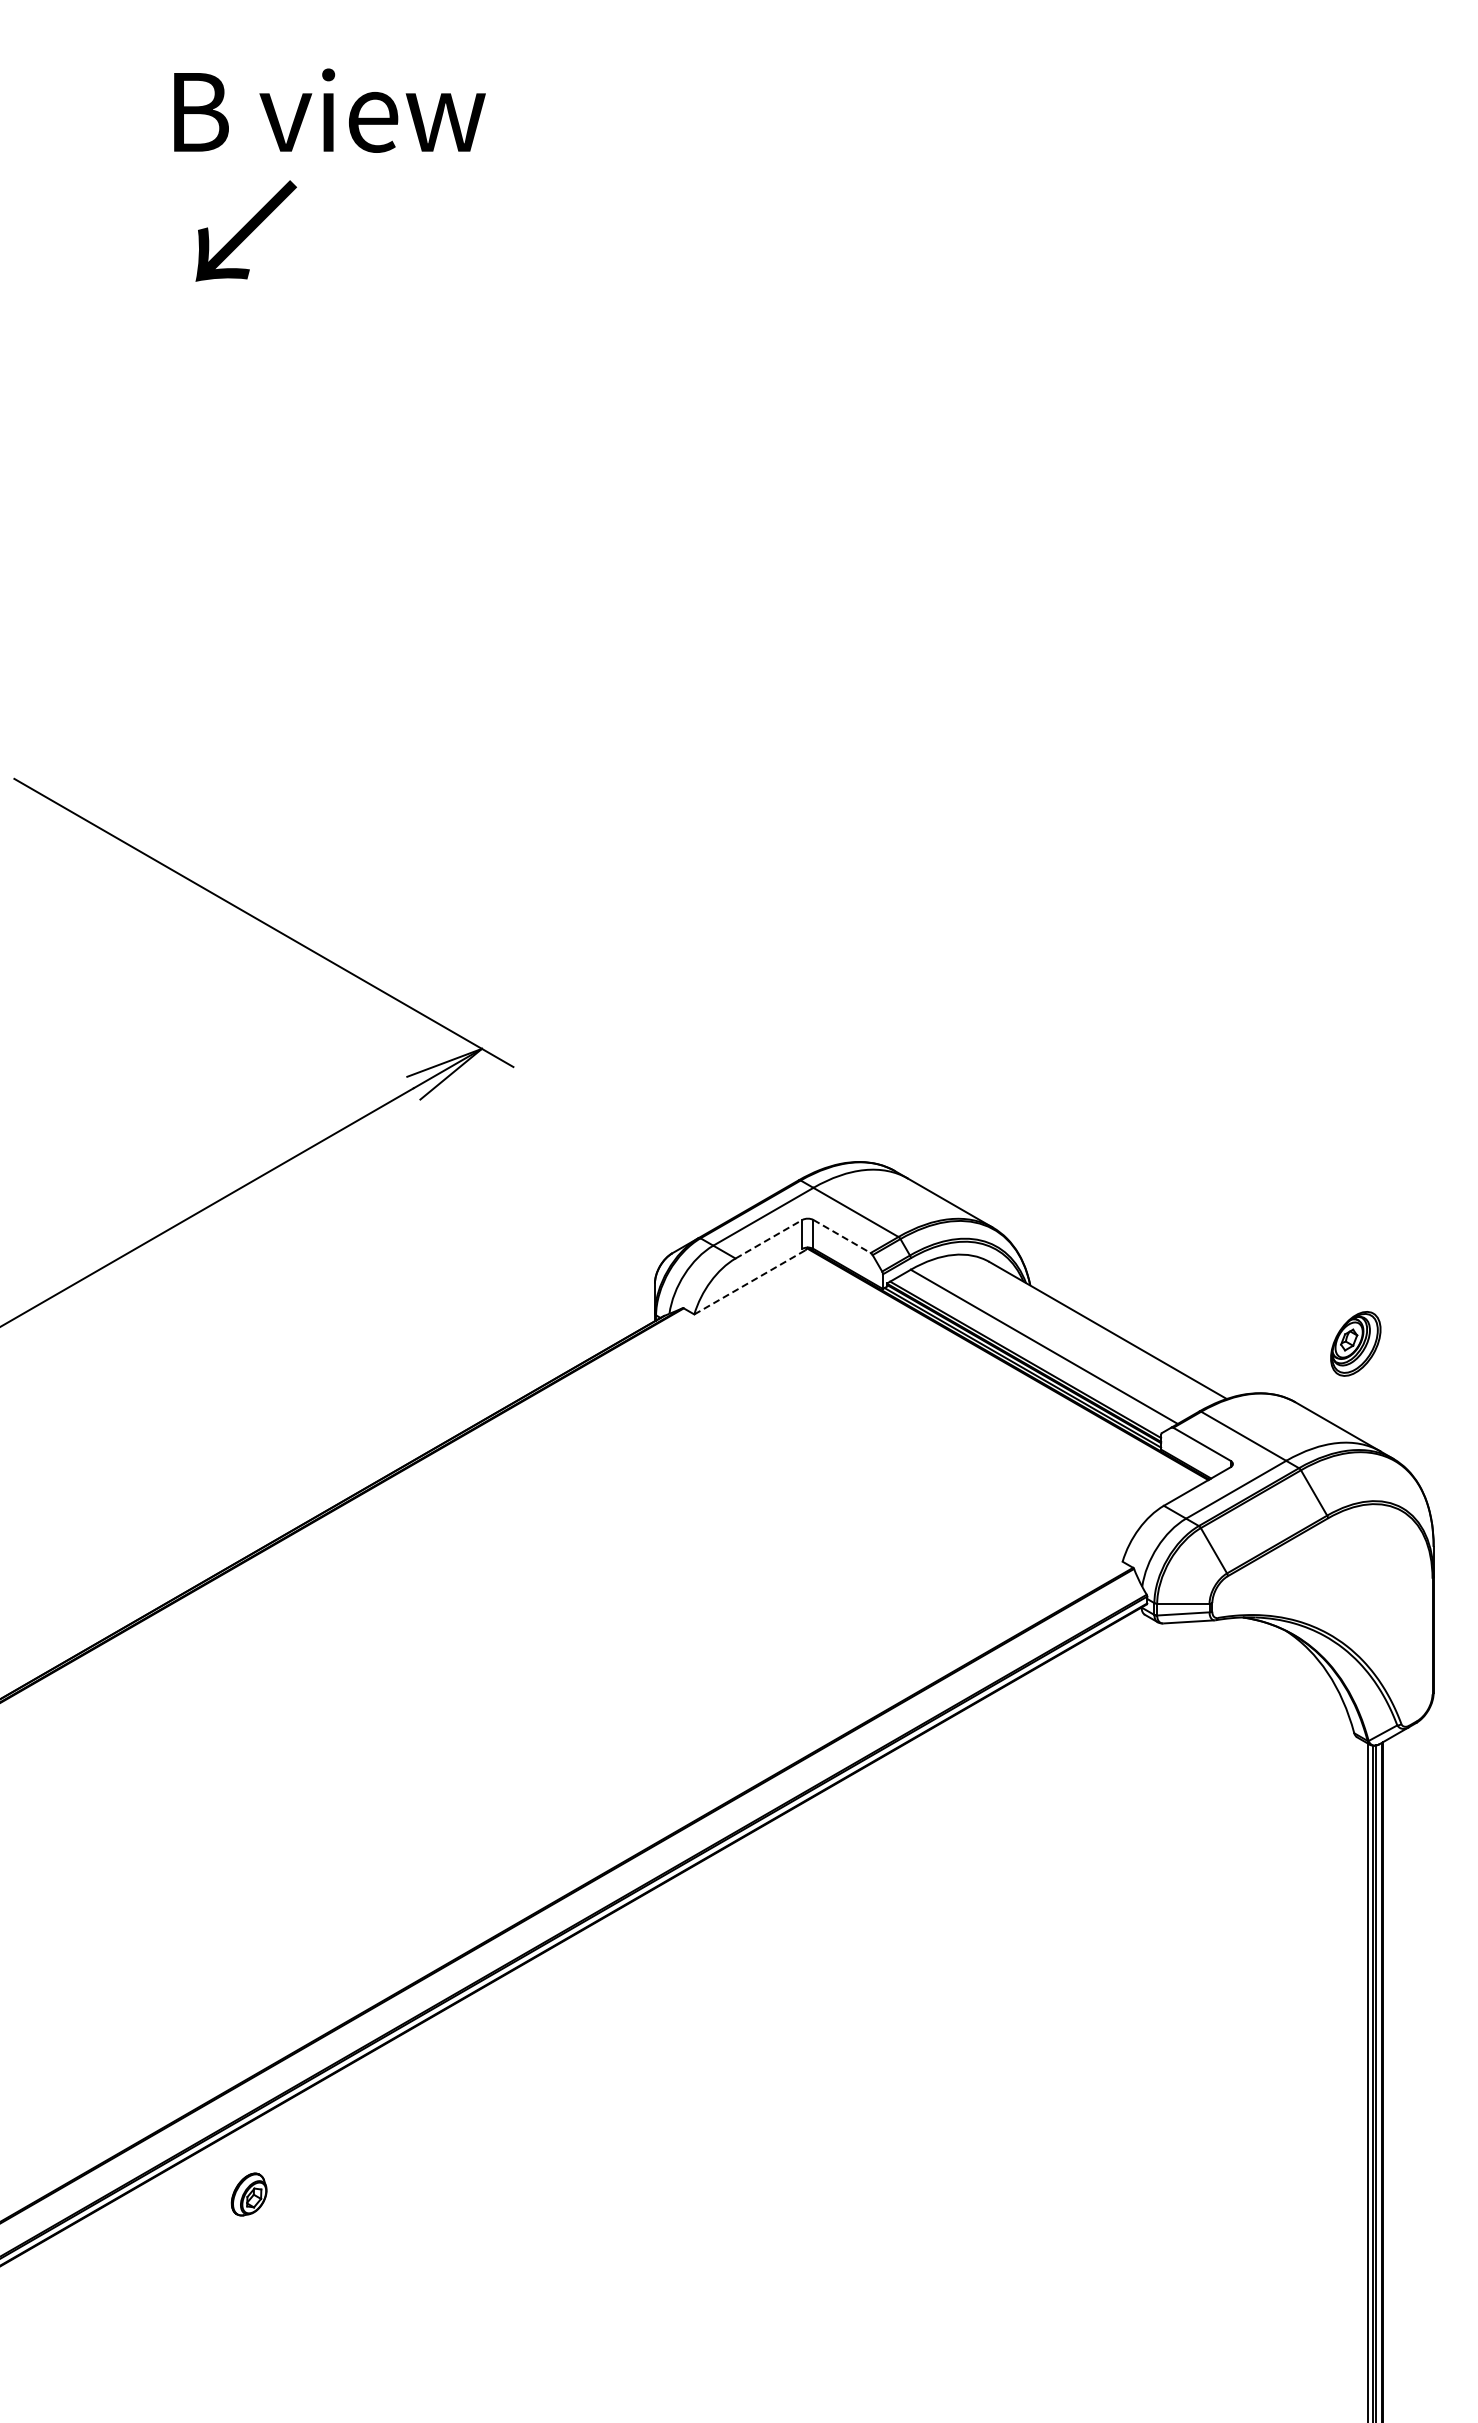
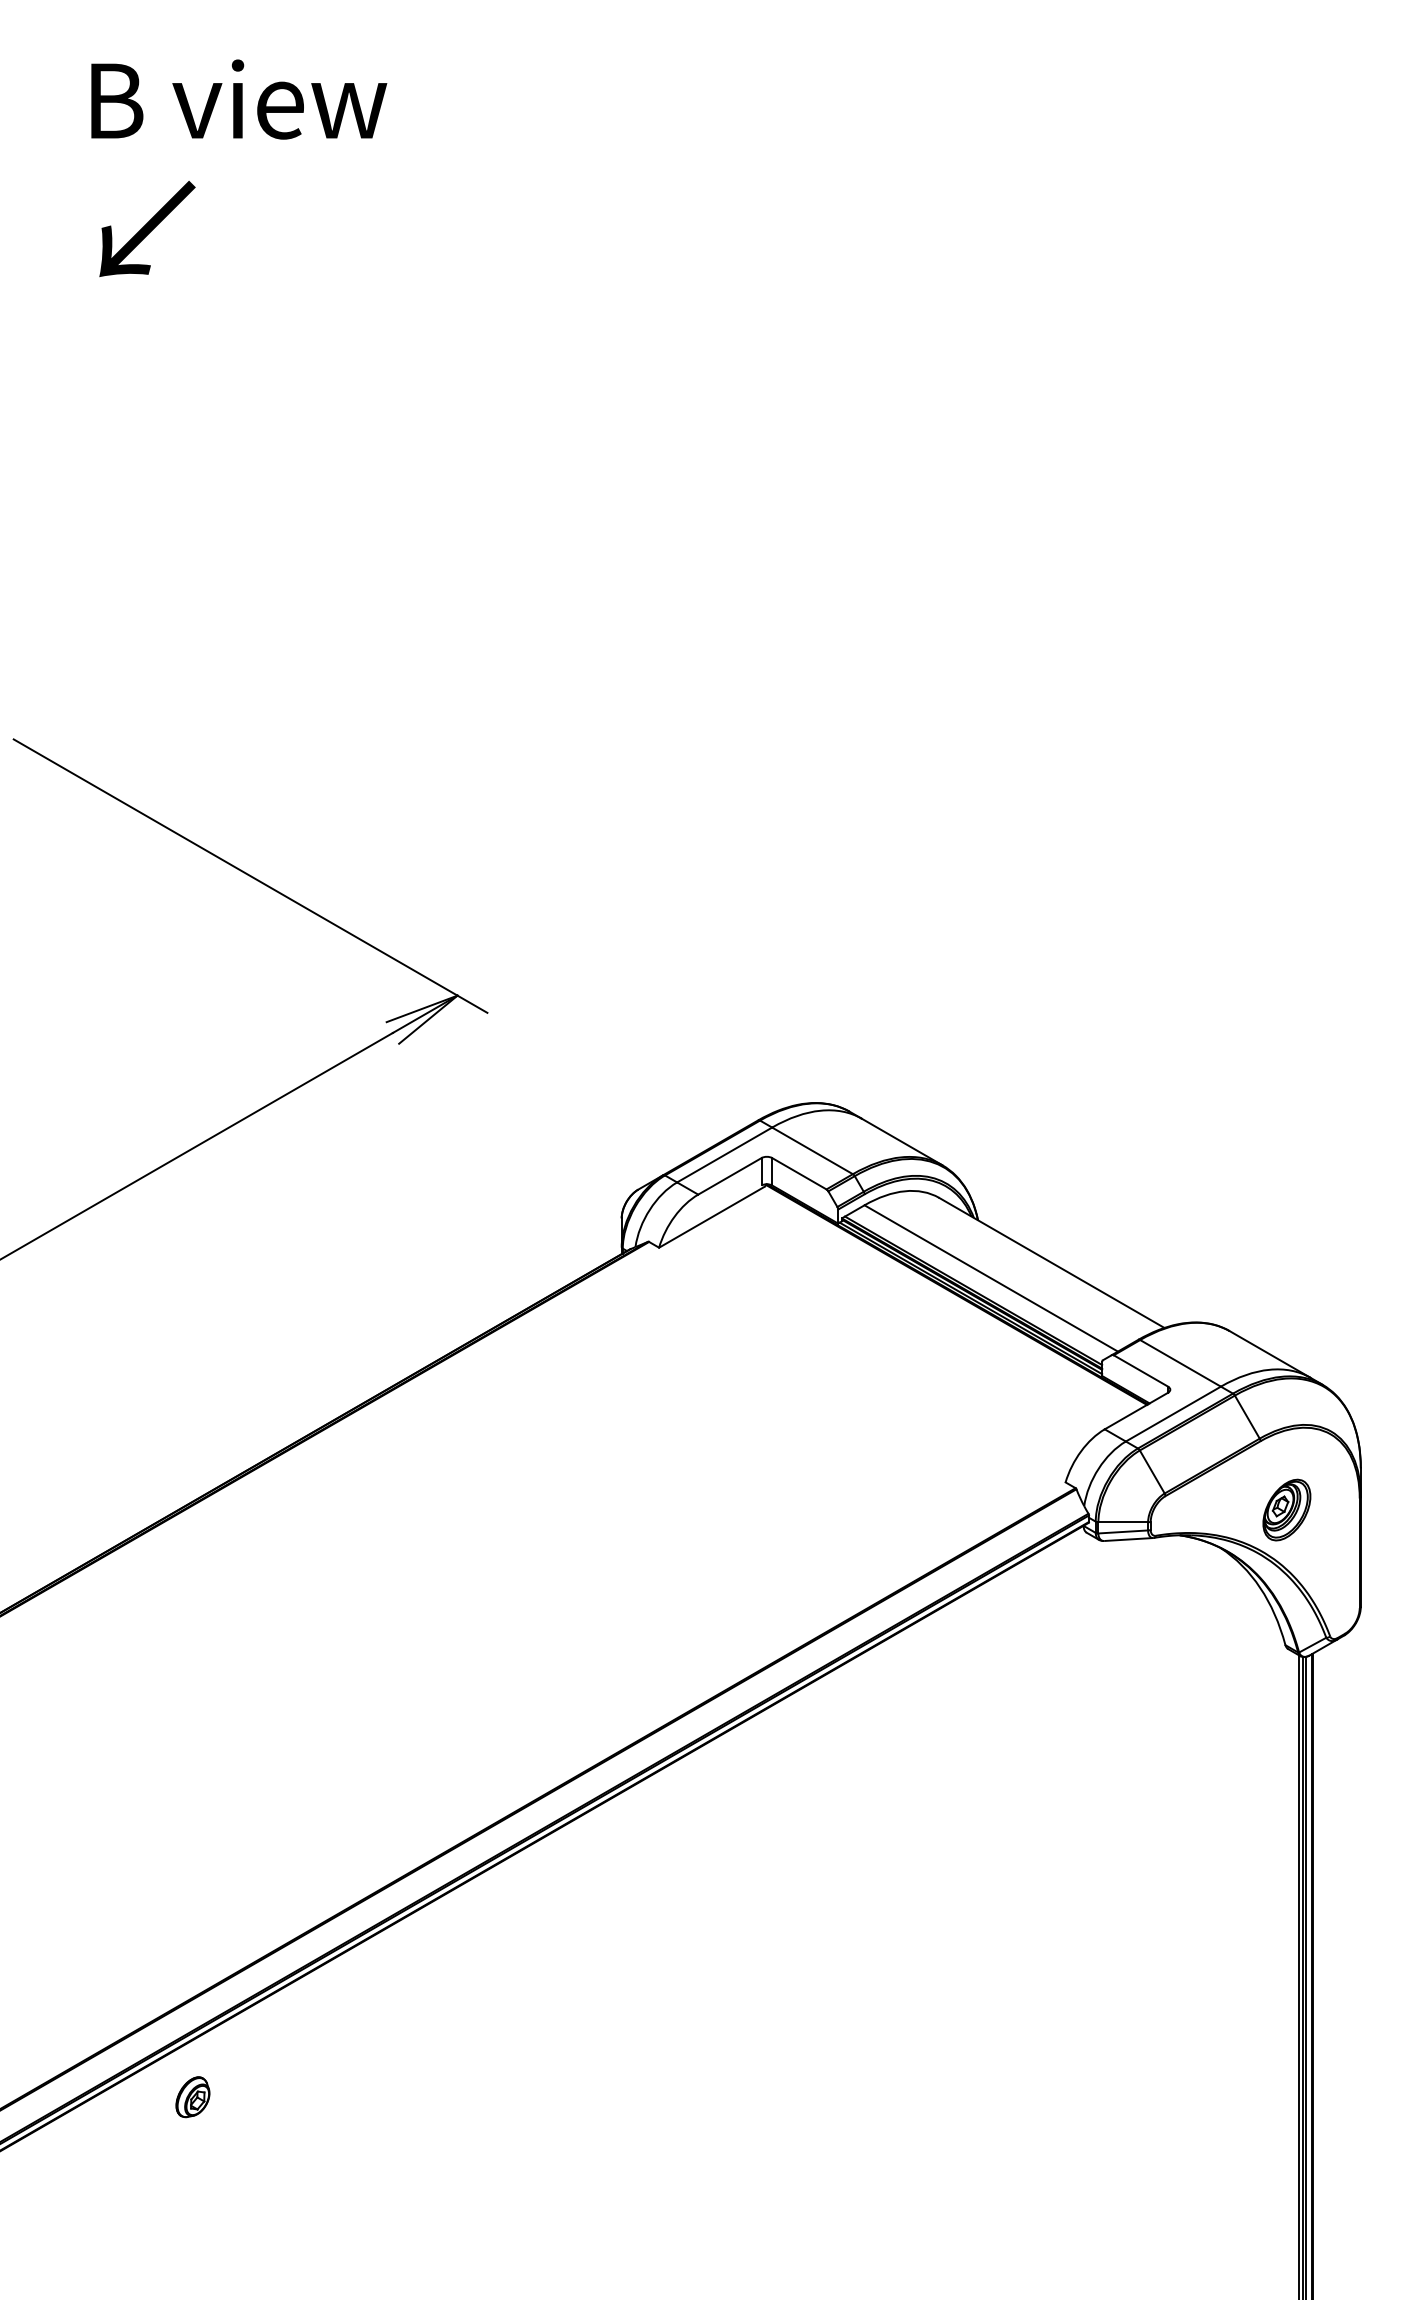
text: (329, 110) -> (238, 99), moved
text: (245, 230) -> (146, 228), moved
line: (842, 1236) -> (799, 1173), dashed -> solid
line: (768, 1239) -> (729, 1176), dashed -> solid
line: (749, 1282) -> (711, 1217), dashed -> solid
part: (1355, 1343) -> (1286, 1509), moved
part: (248, 2194) -> (192, 2097), moved

